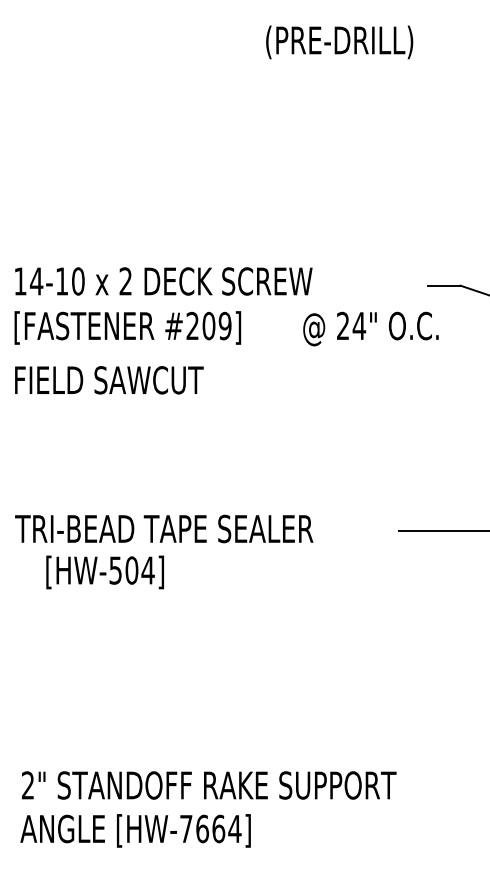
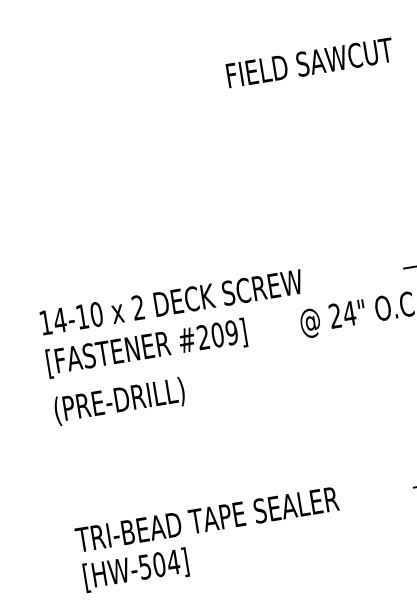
text: (360, 42) -> (310, 64), (PRE-DRILL) -> FIELD SAWCUT
text: (108, 381) -> (137, 397), FIELD SAWCUT -> (PRE-DRILL)
text: (104, 572) -> (135, 570), moved

